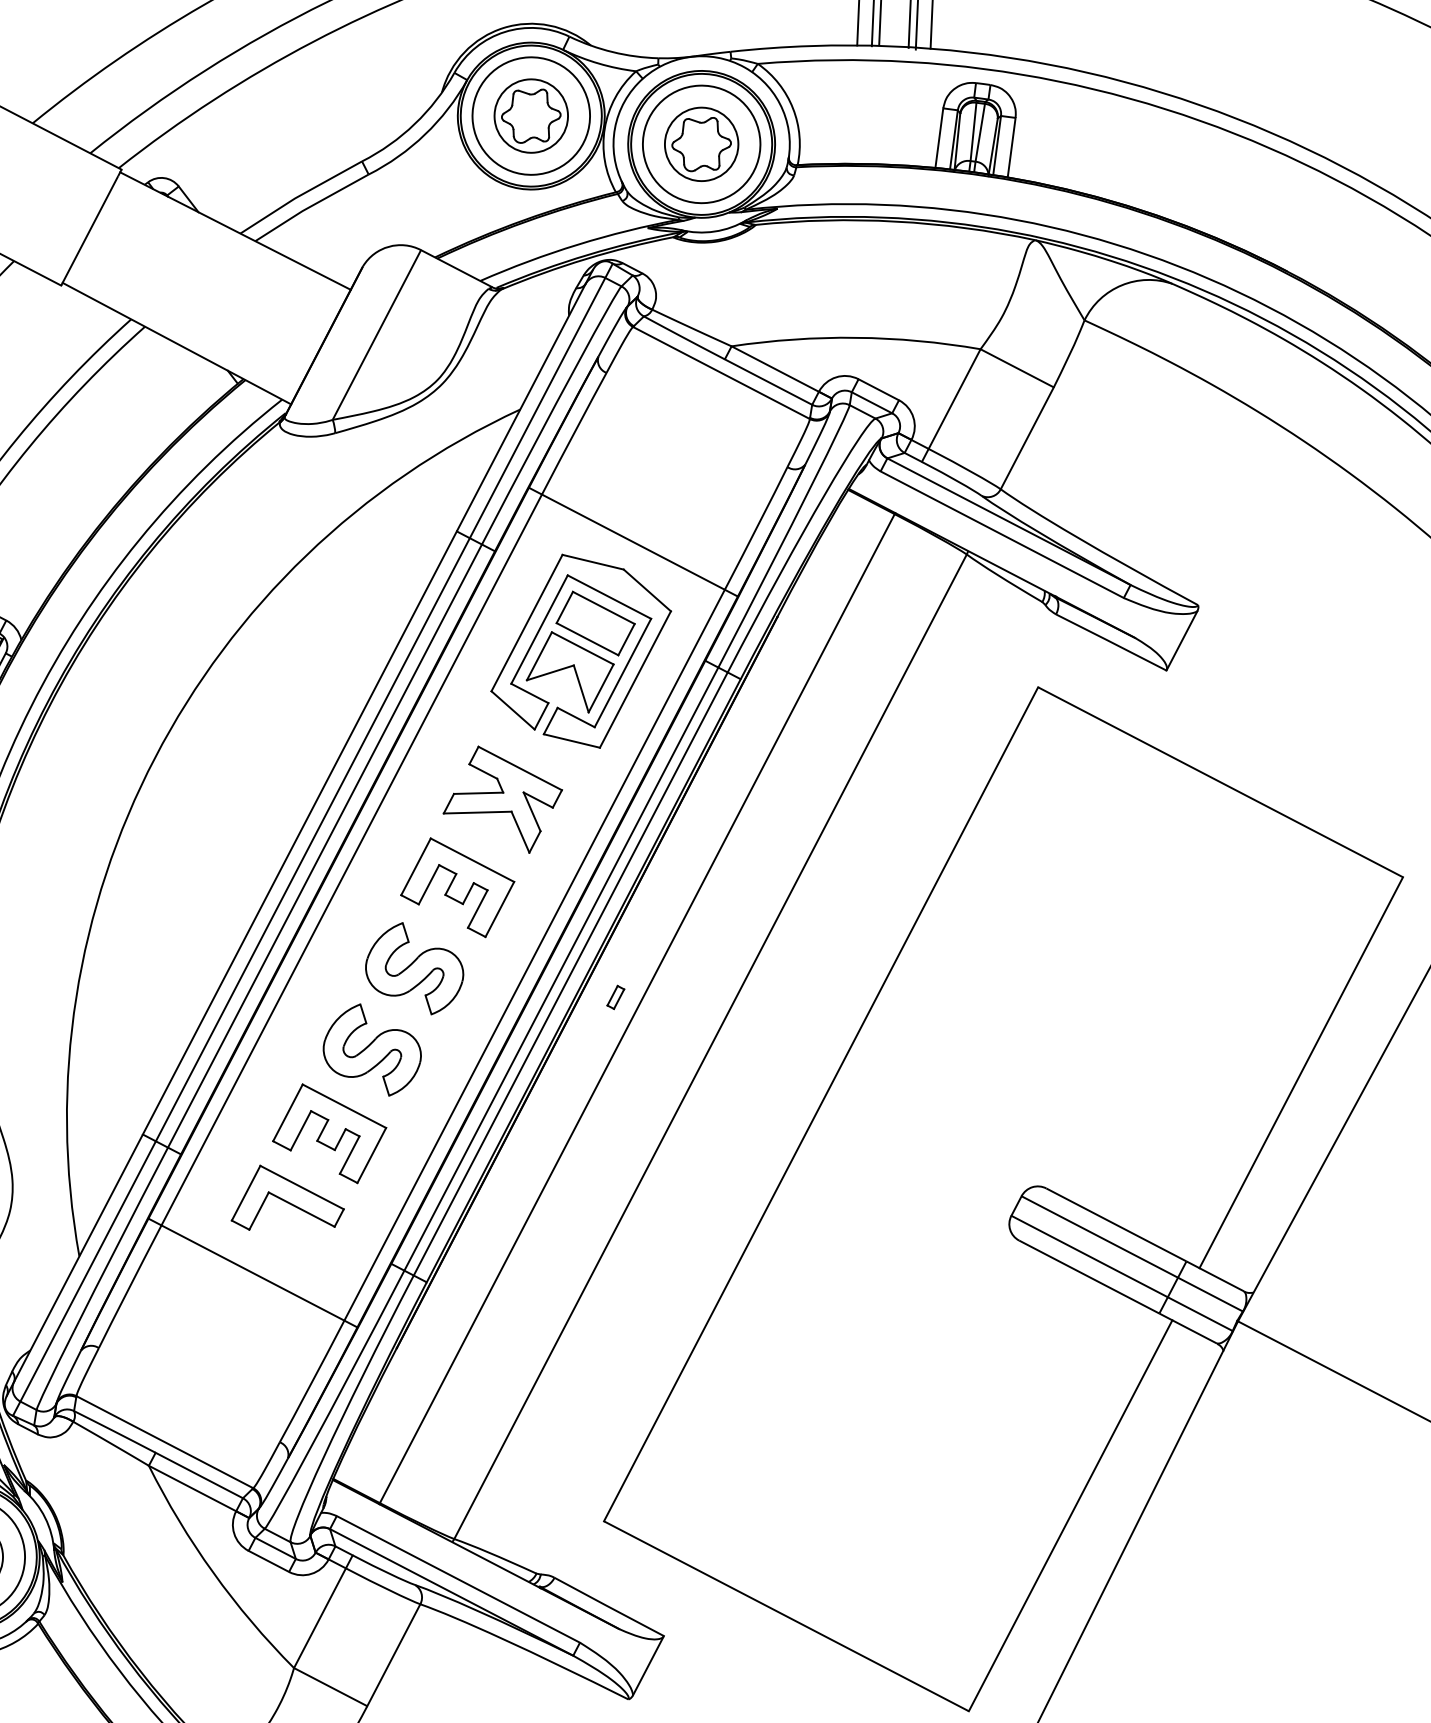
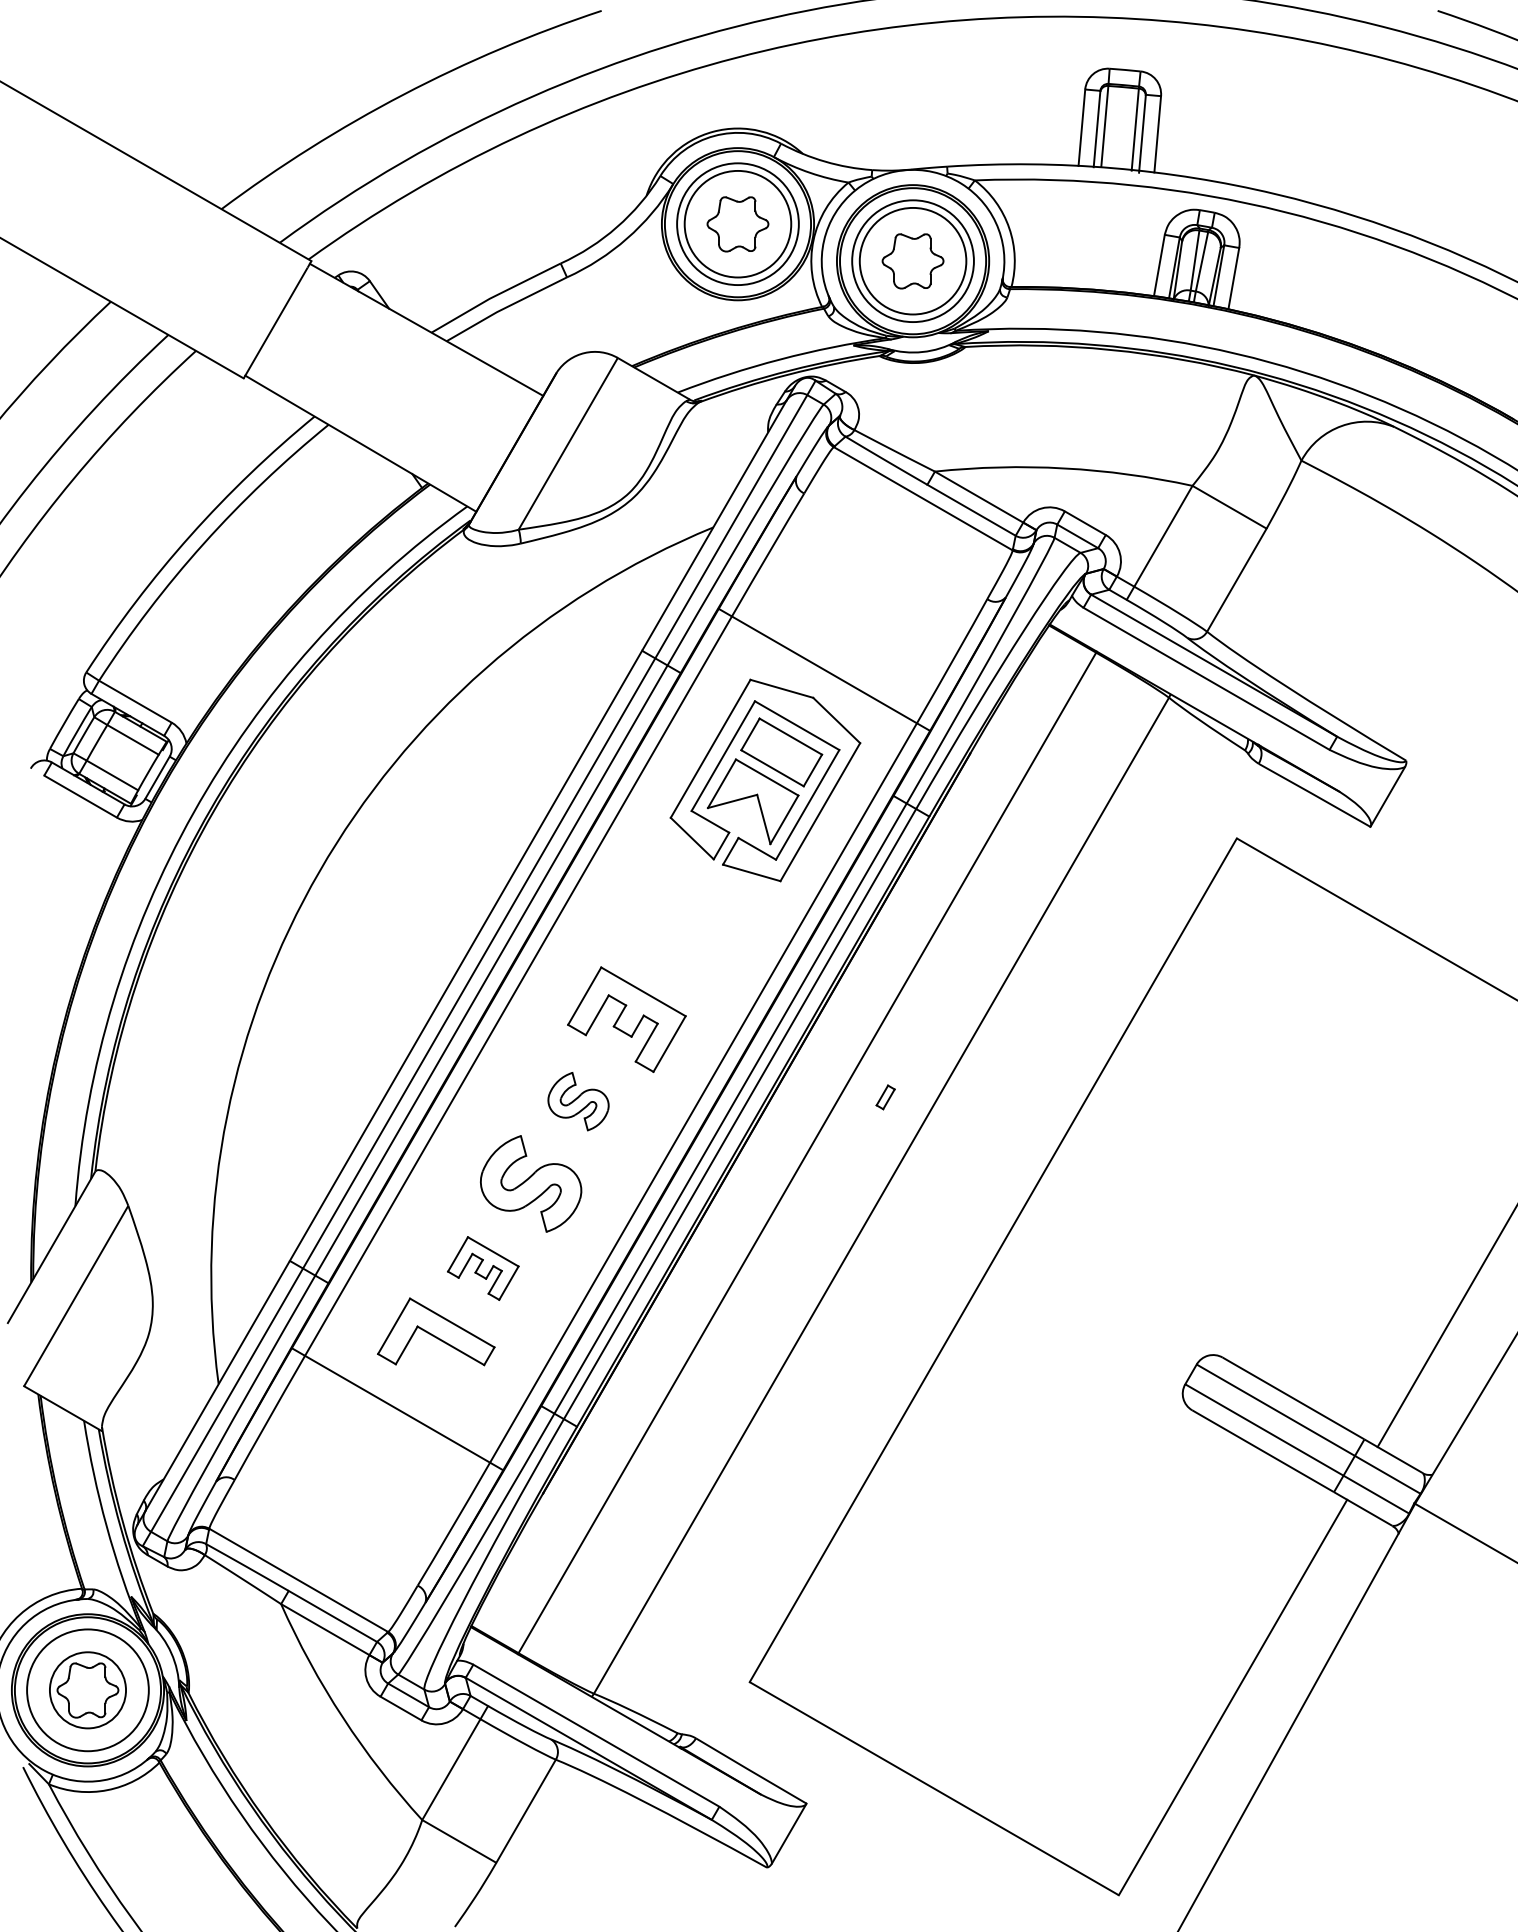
circle: (530, 116) -> (737, 224), size x1.4
circle: (702, 144) -> (913, 261), size x1.4
part: (502, 799) -> (677, 930), removed
part: (414, 968) -> (578, 1101), size x0.6
part: (615, 997) -> (885, 1097), moved
part: (329, 1133) -> (483, 1268), size x0.6

